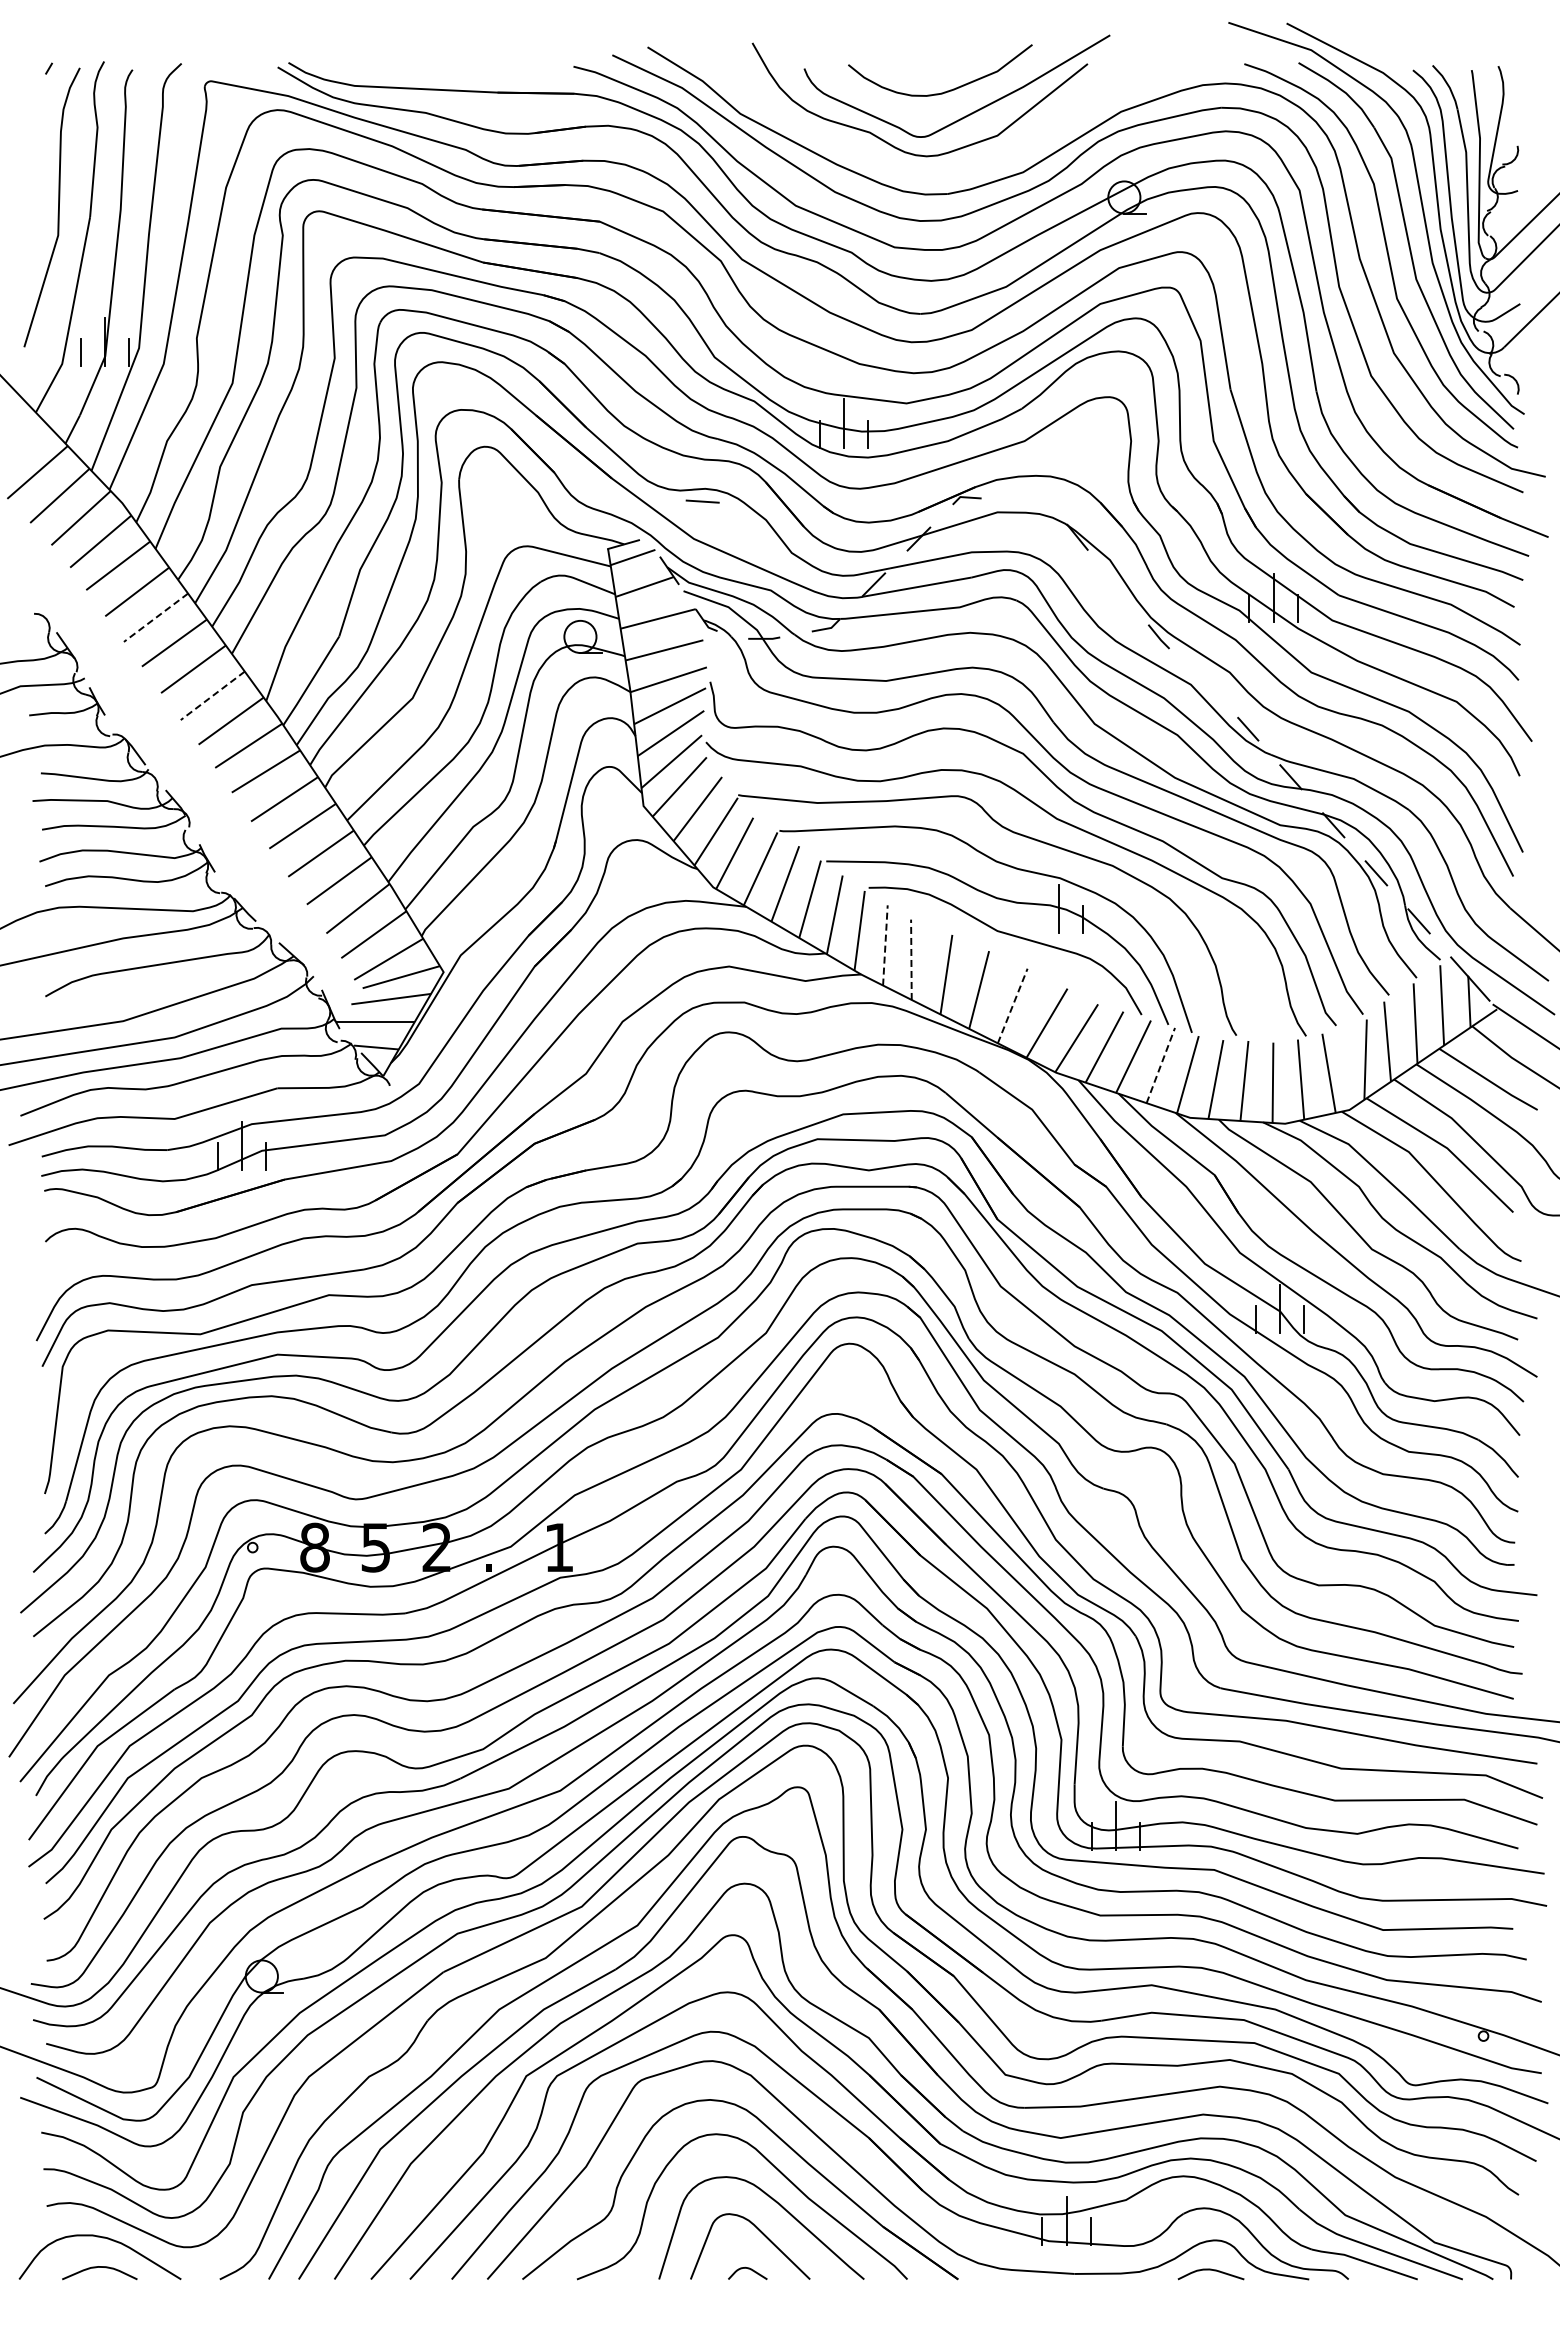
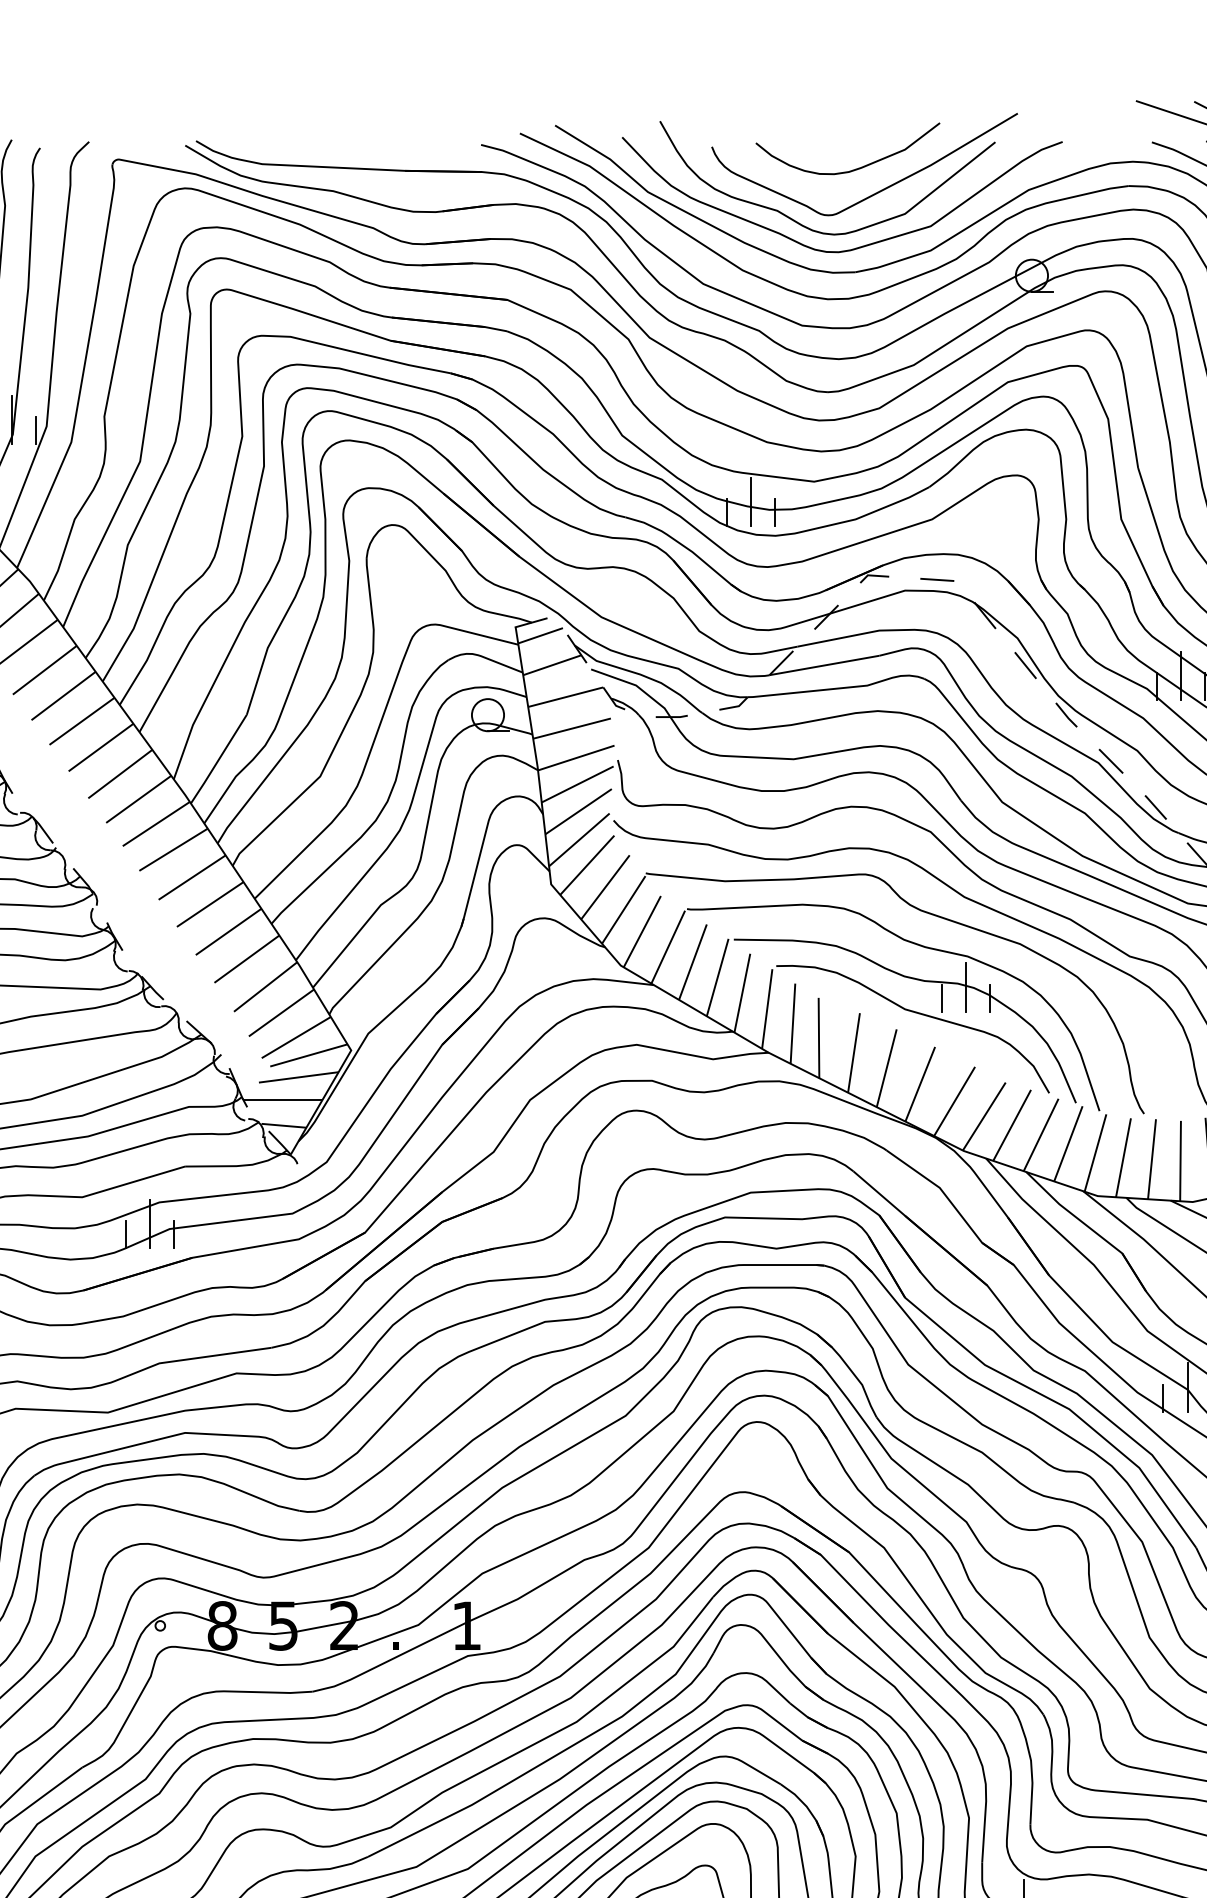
curve: (950, 168) -> (858, 246), added
line: (702, 501) -> (937, 579), moved
line: (1117, 586) -> (1025, 664), added
line: (155, 618) -> (63, 696), dashed -> solid
line: (1203, 682) -> (1111, 760), added
line: (212, 696) -> (120, 774), dashed -> solid
line: (1034, 919) -> (942, 997), added
line: (885, 944) -> (793, 1022), dashed -> solid
line: (911, 959) -> (819, 1037), dashed -> solid
line: (1012, 1005) -> (920, 1083), dashed -> solid
line: (1160, 1065) -> (1068, 1143), dashed -> solid

